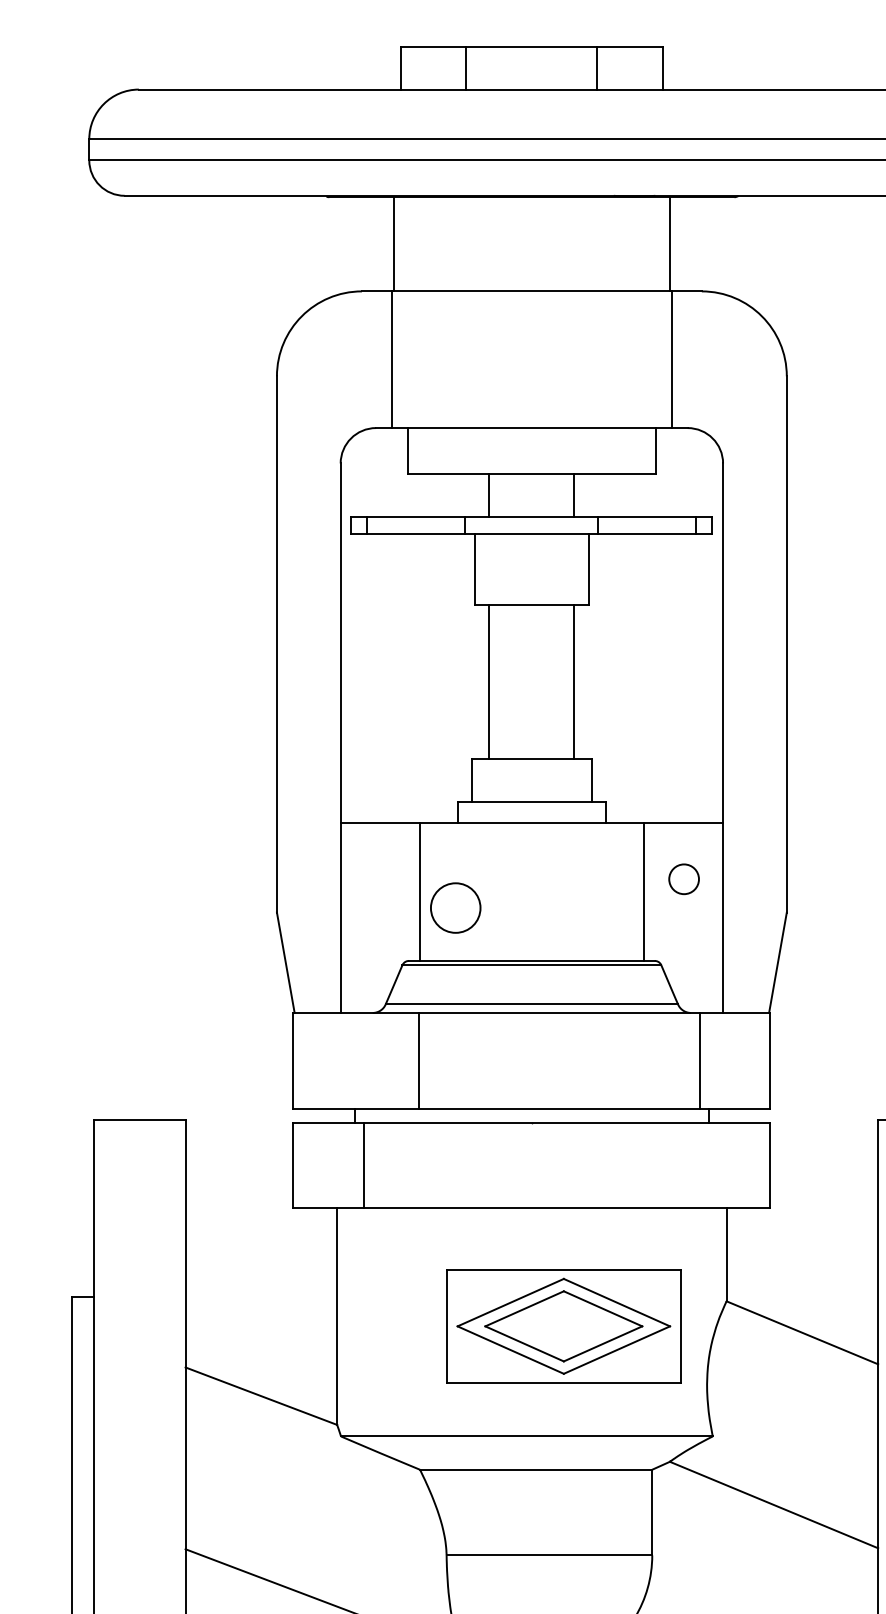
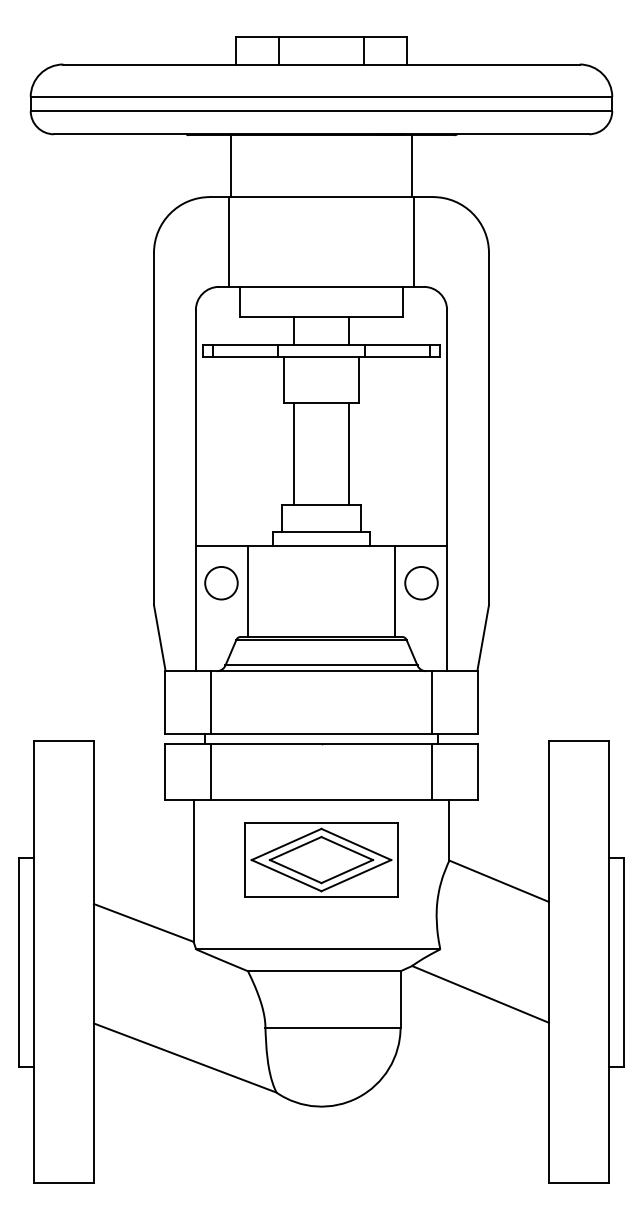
circle: (684, 879) -> (421, 583), size x1.67
circle: (455, 908) -> (221, 583), moved
line: (419, 1060) -> (211, 702), moved
line: (699, 1165) -> (431, 771), added
part: (563, 1325) -> (321, 859), moved

